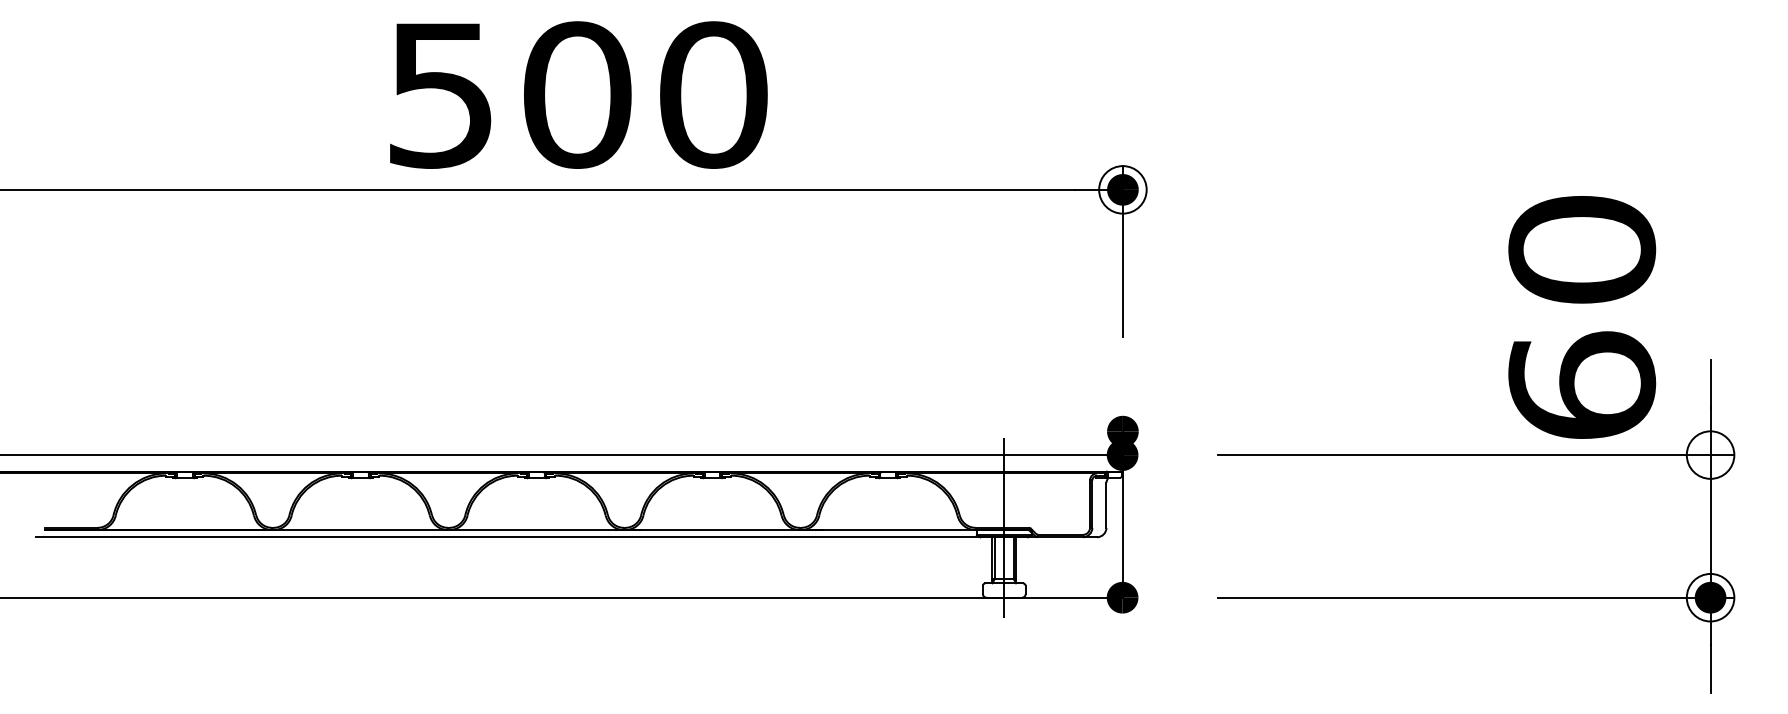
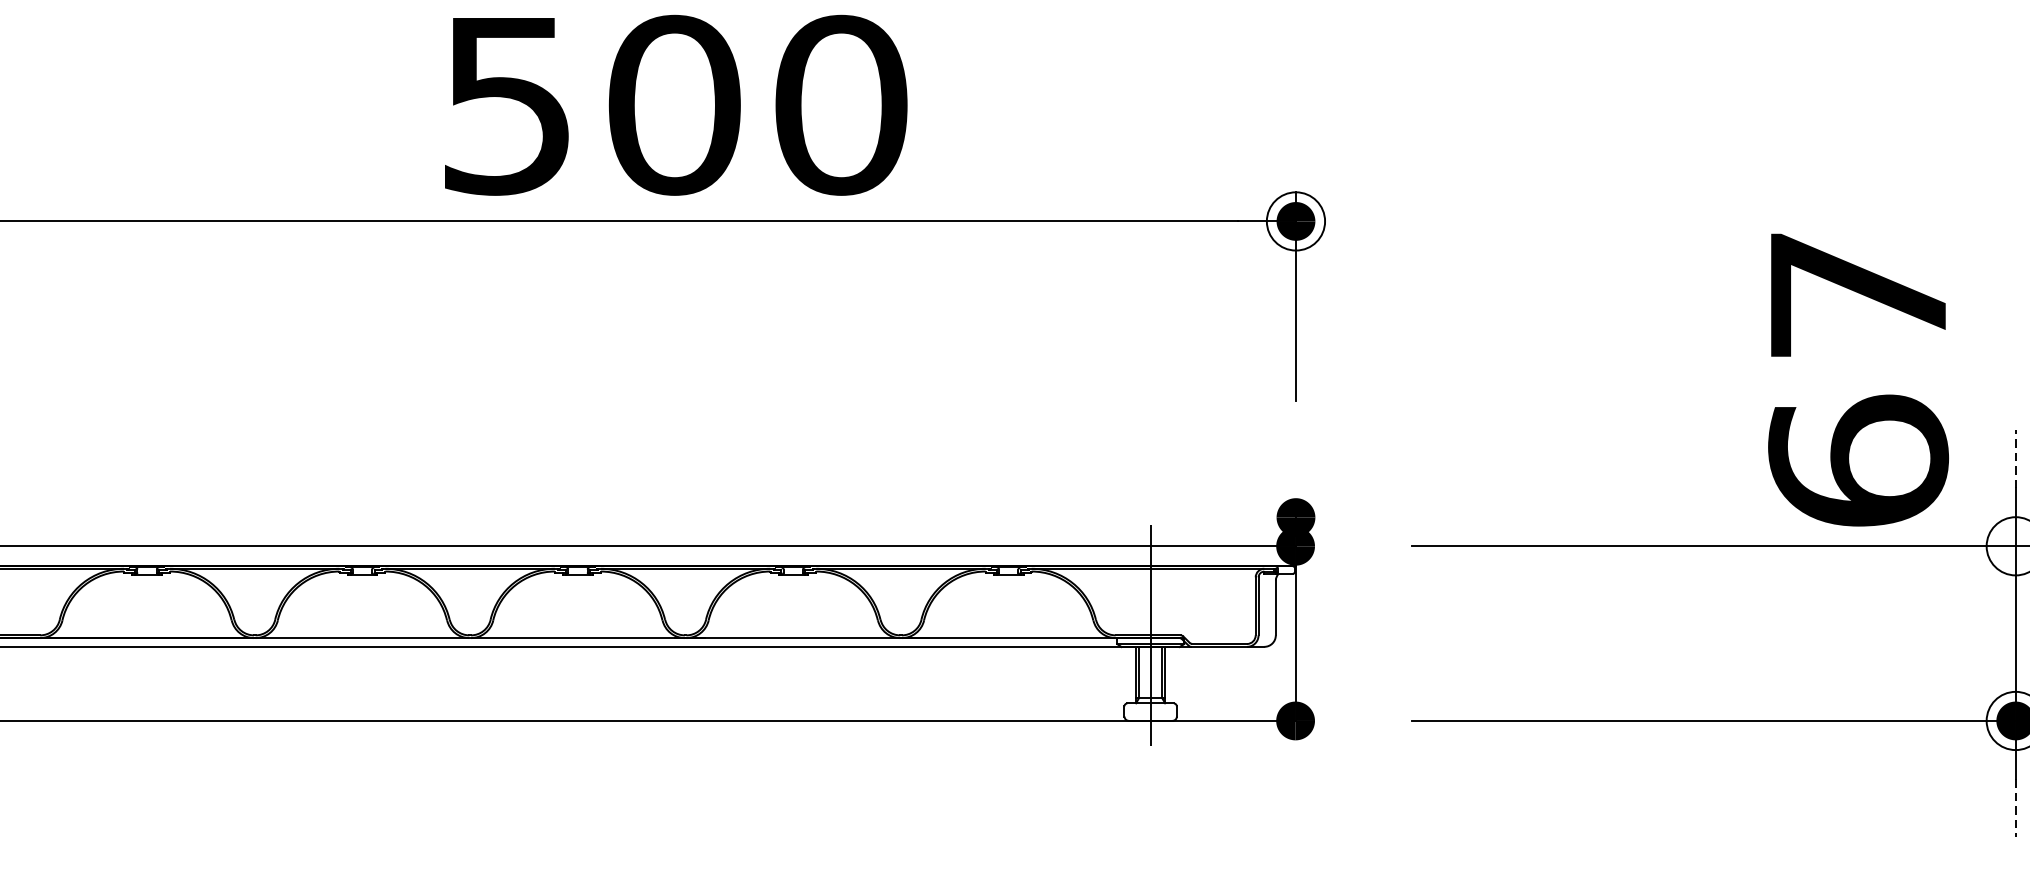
text: (578, 94) -> (675, 104), moved
text: (1582, 249) -> (1858, 294), 60 -> 67
line: (1710, 383) -> (2015, 458), solid -> dashed
line: (1710, 669) -> (2015, 808), solid -> dashed

